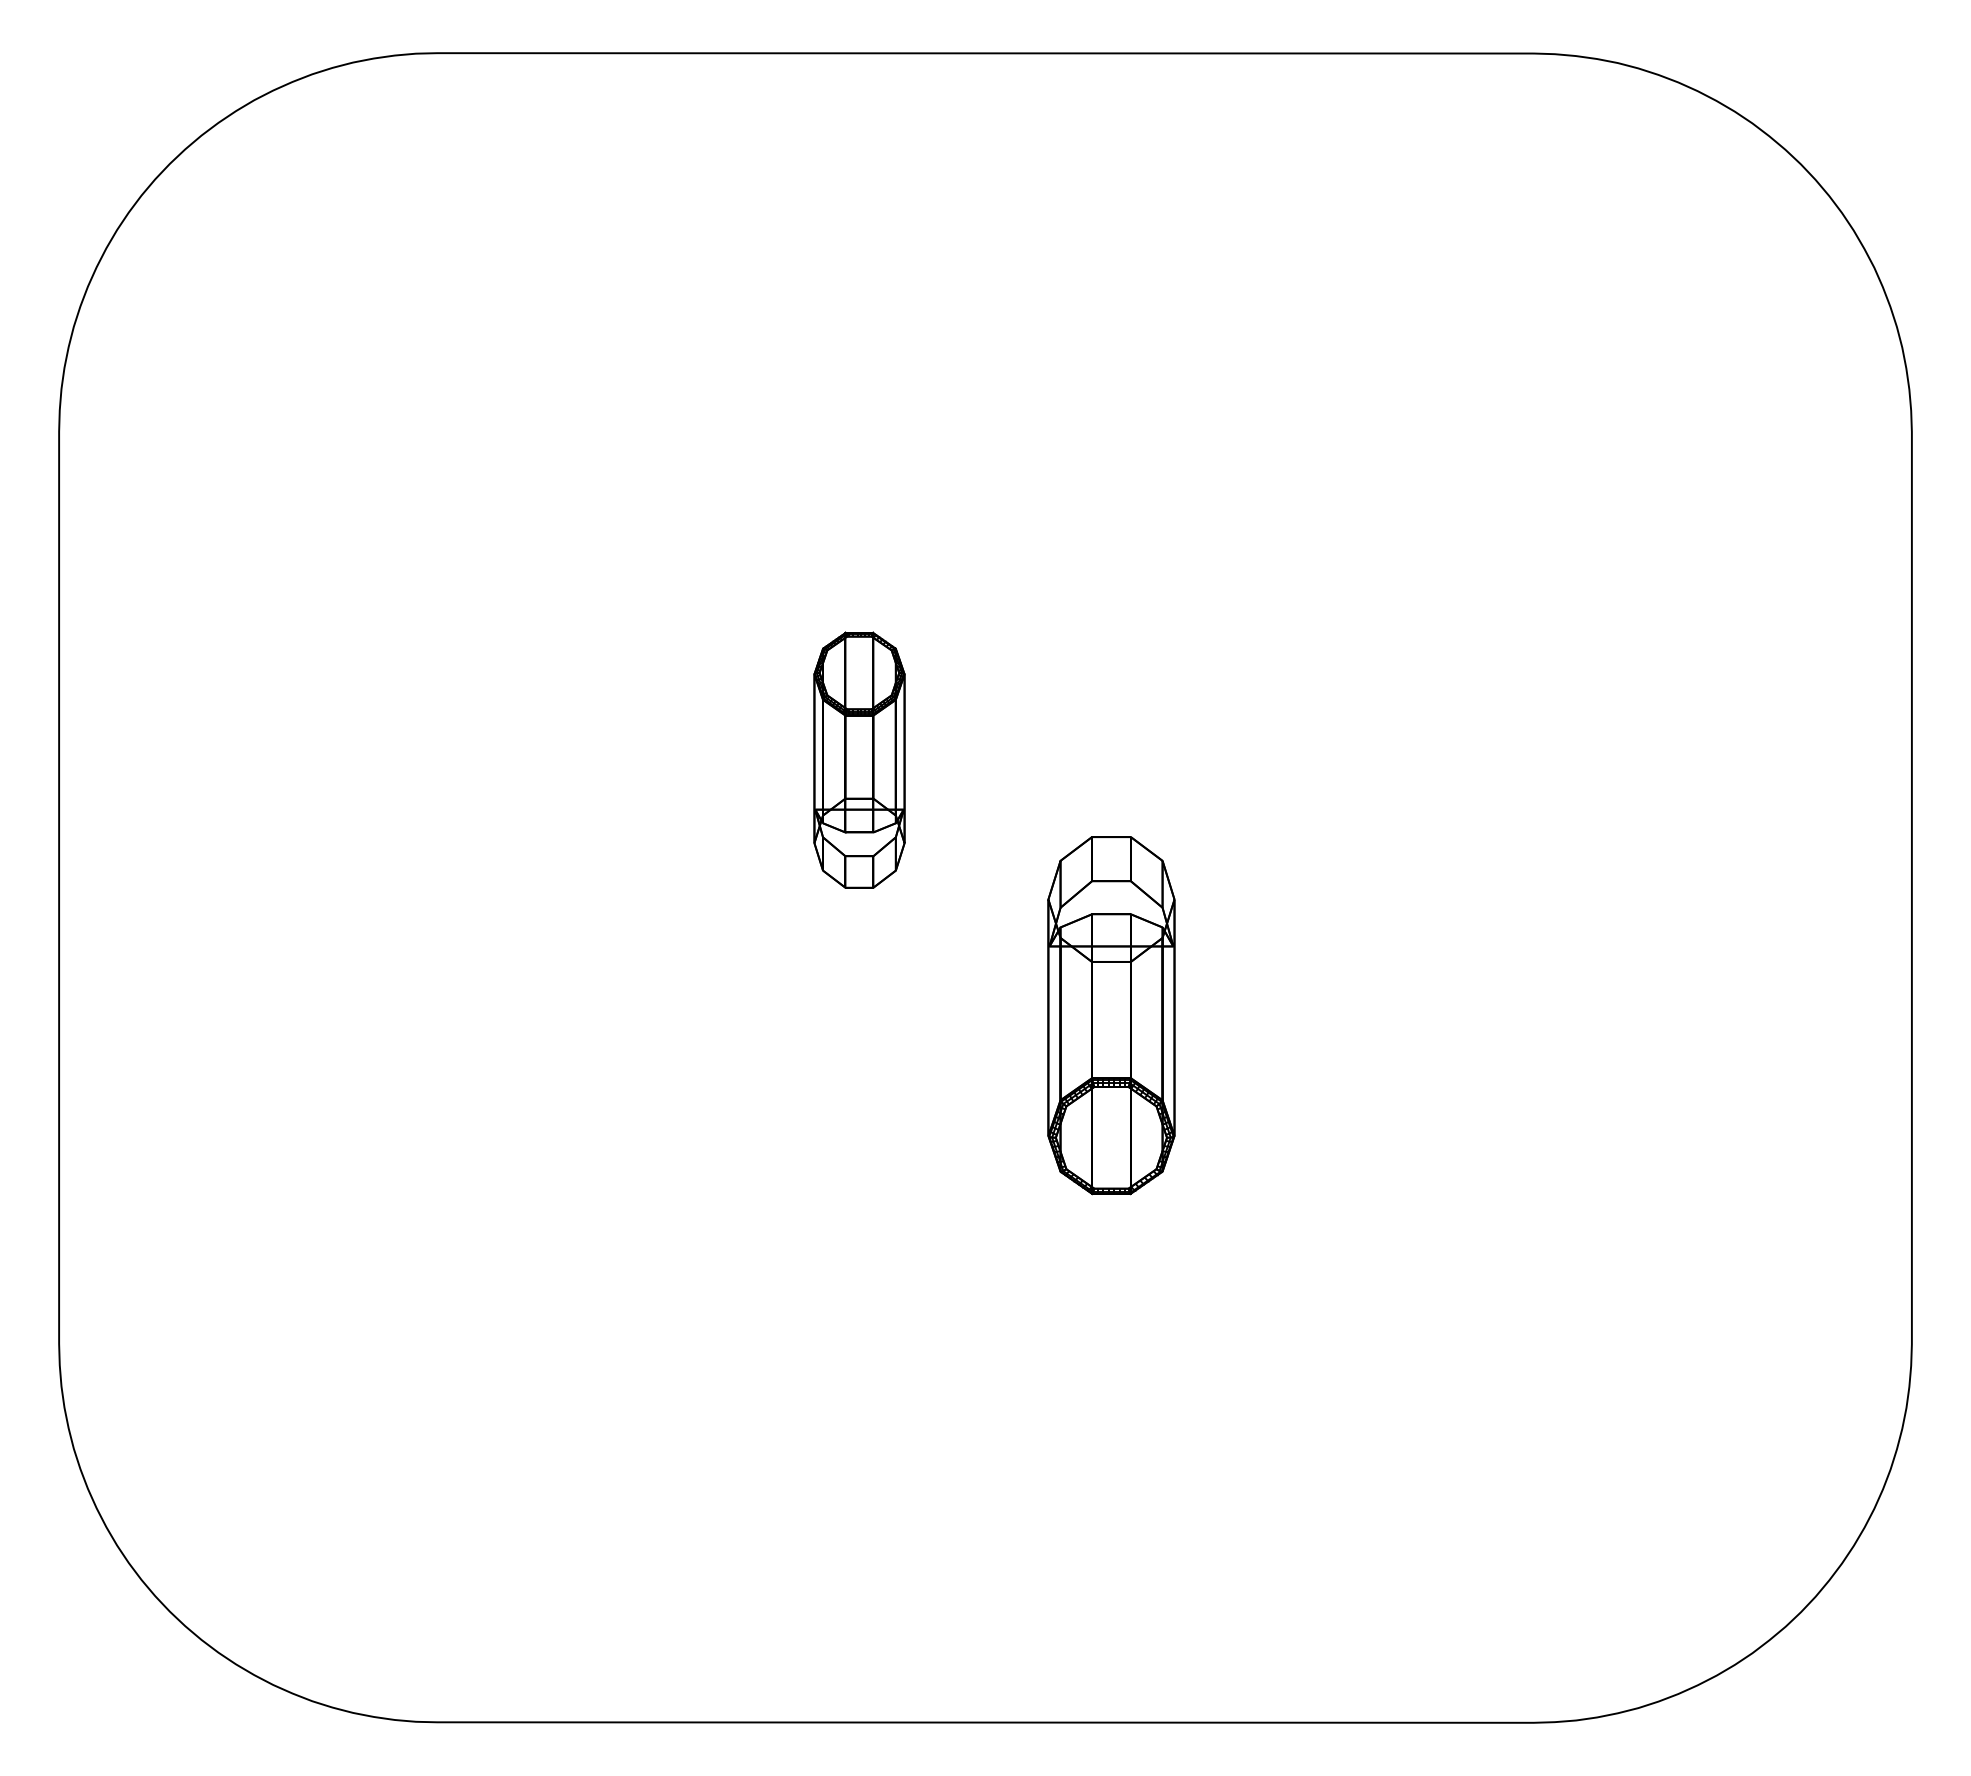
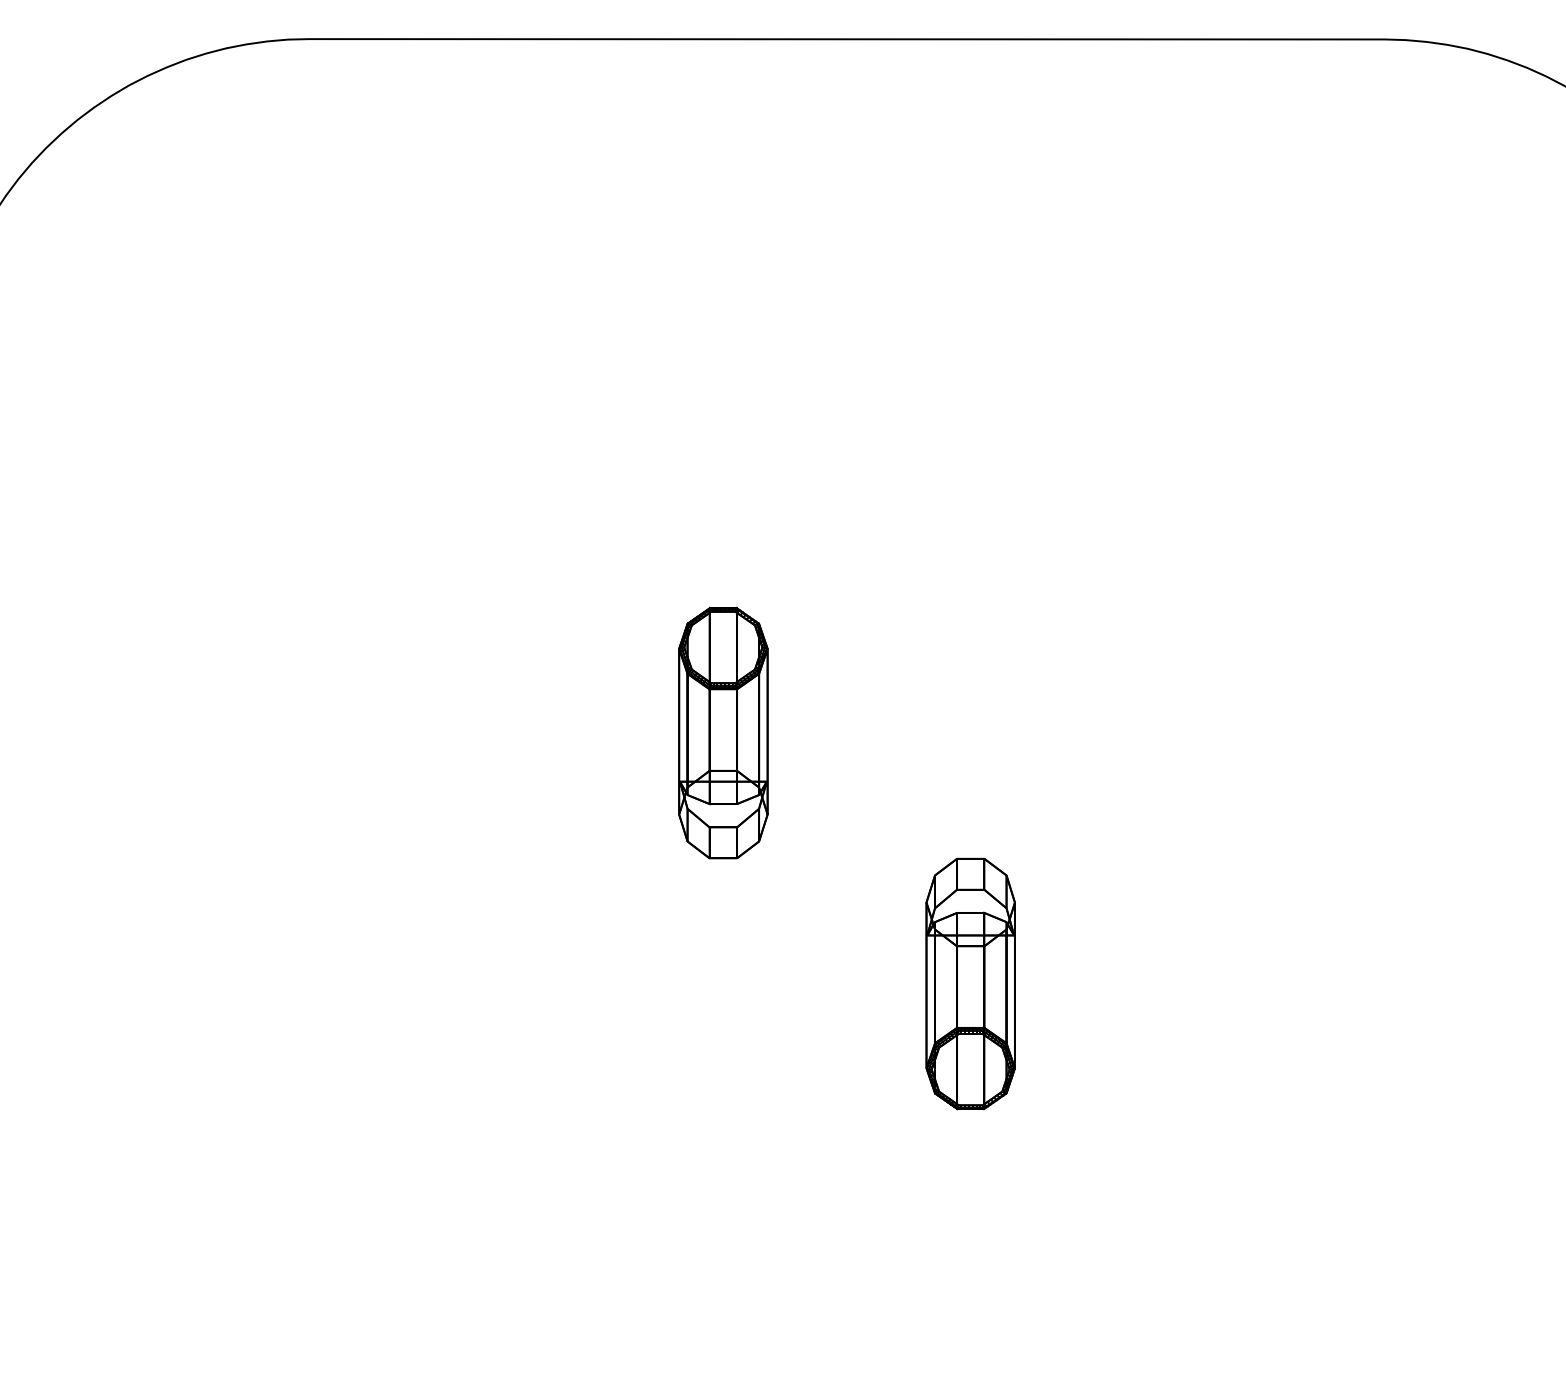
part: (1111, 1015) -> (970, 983), size x0.71

